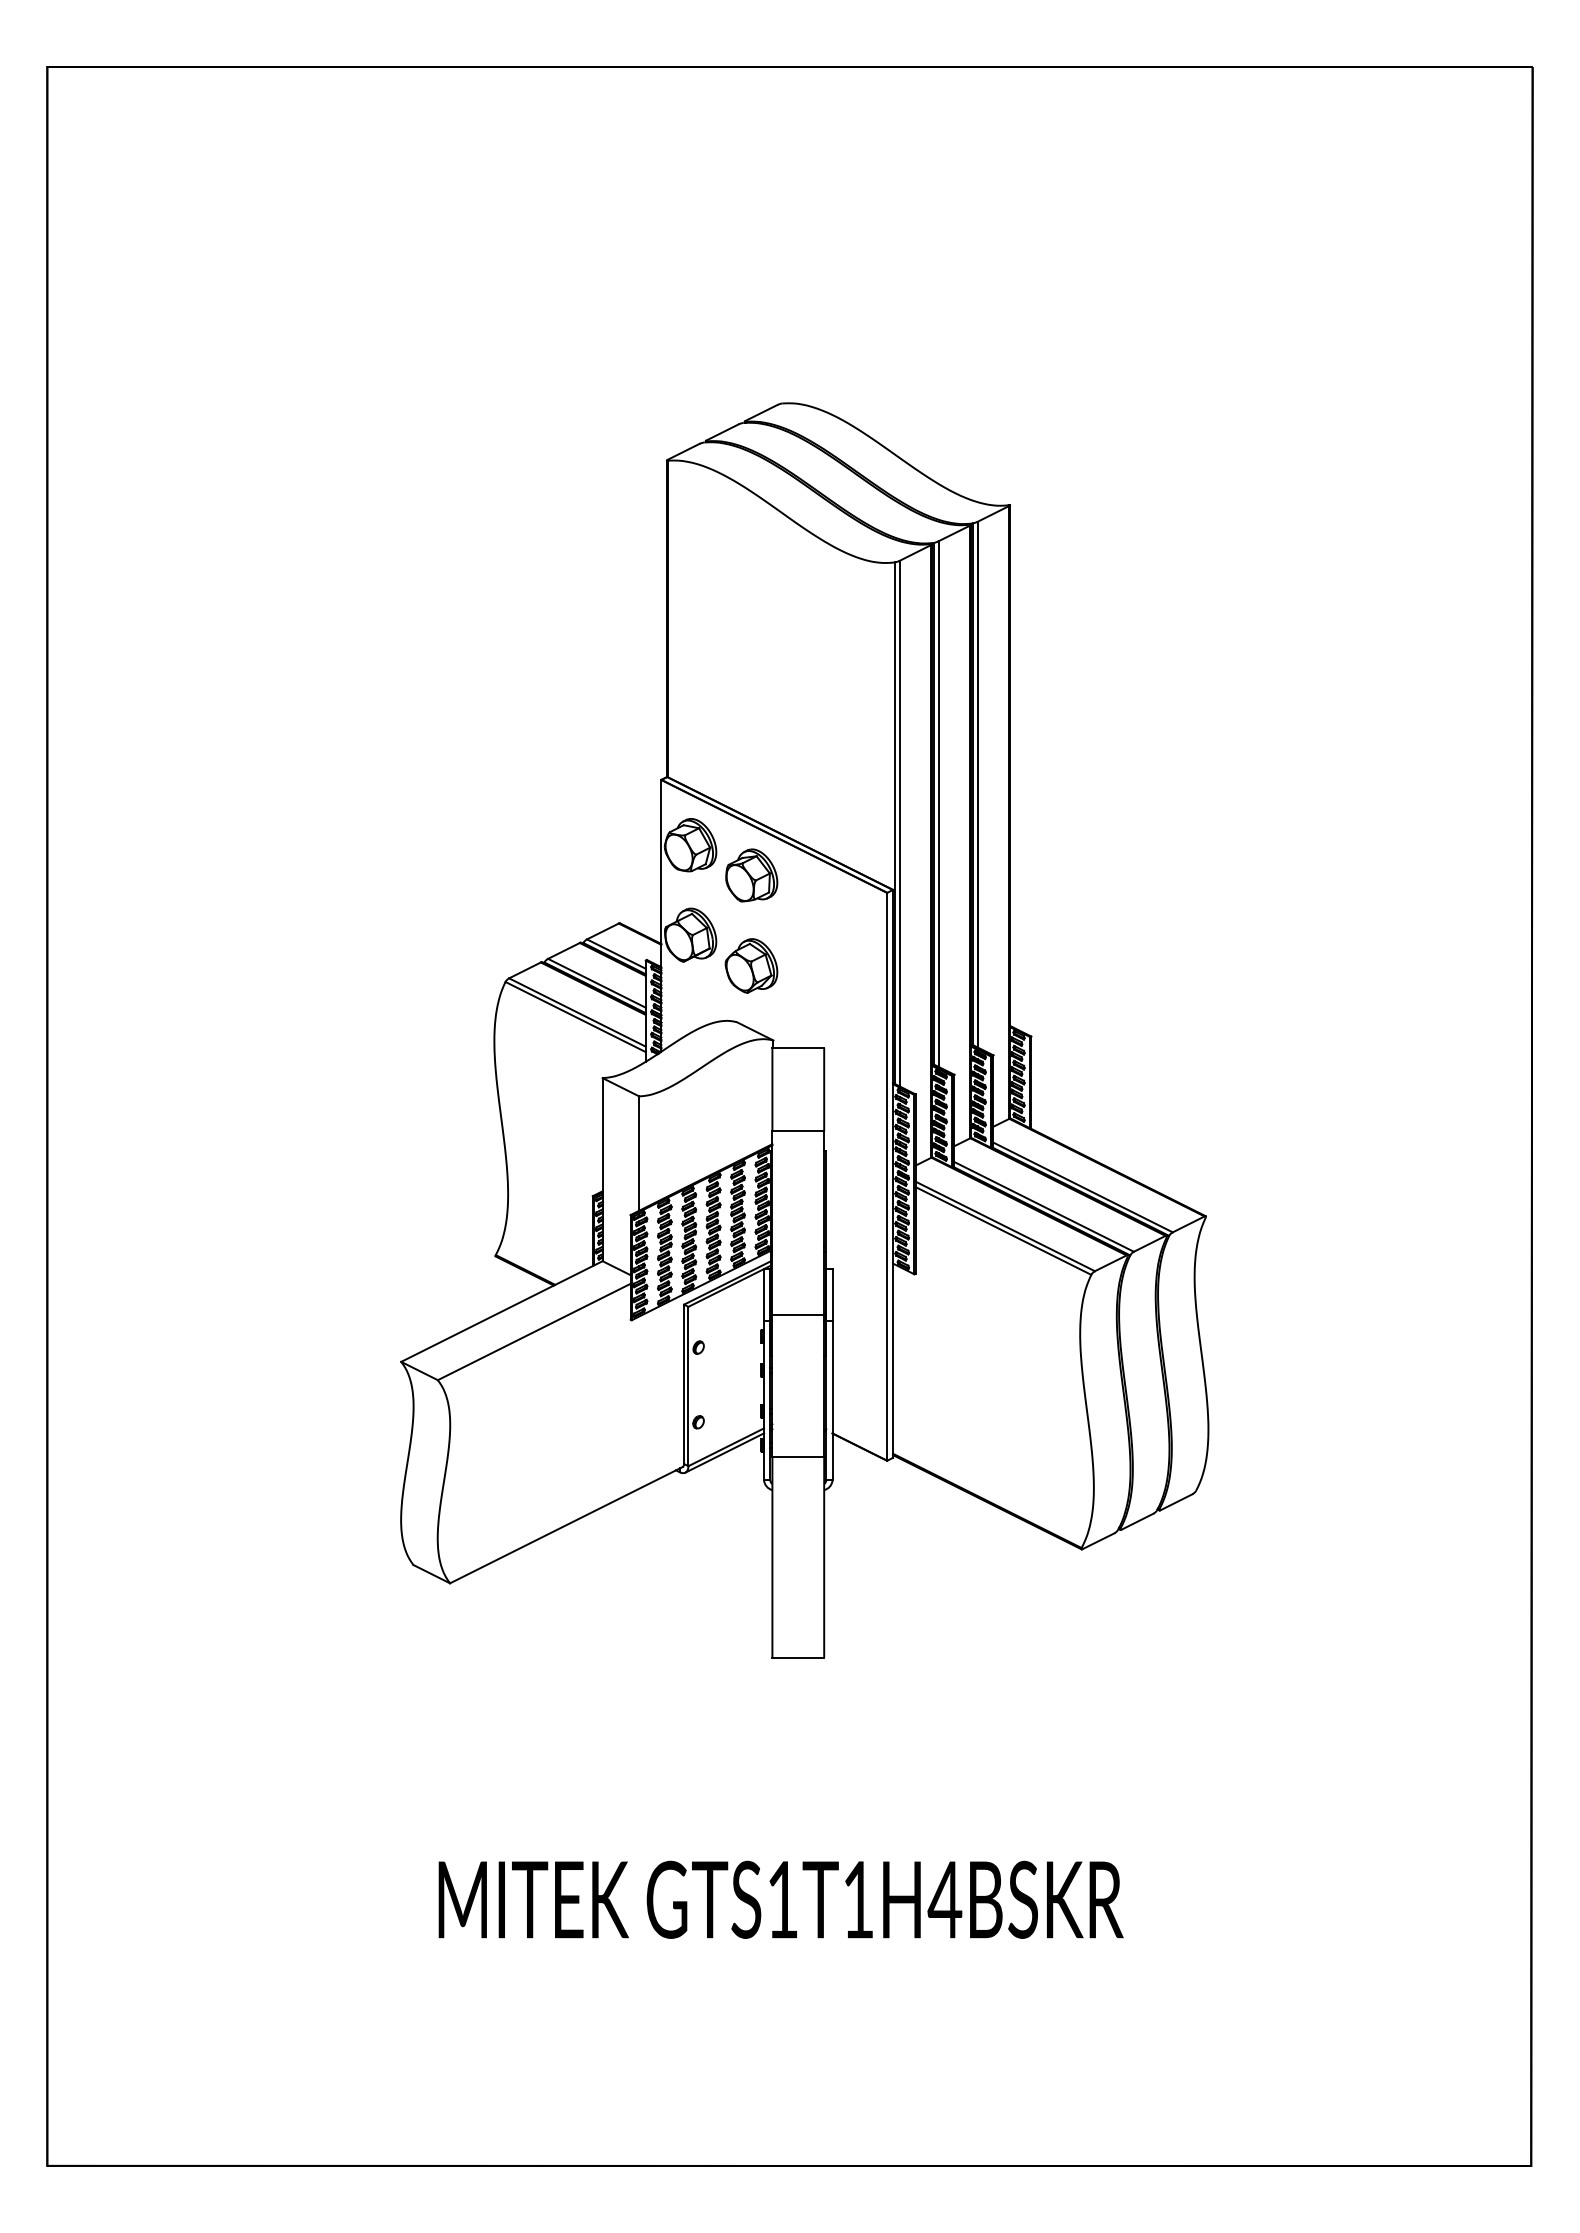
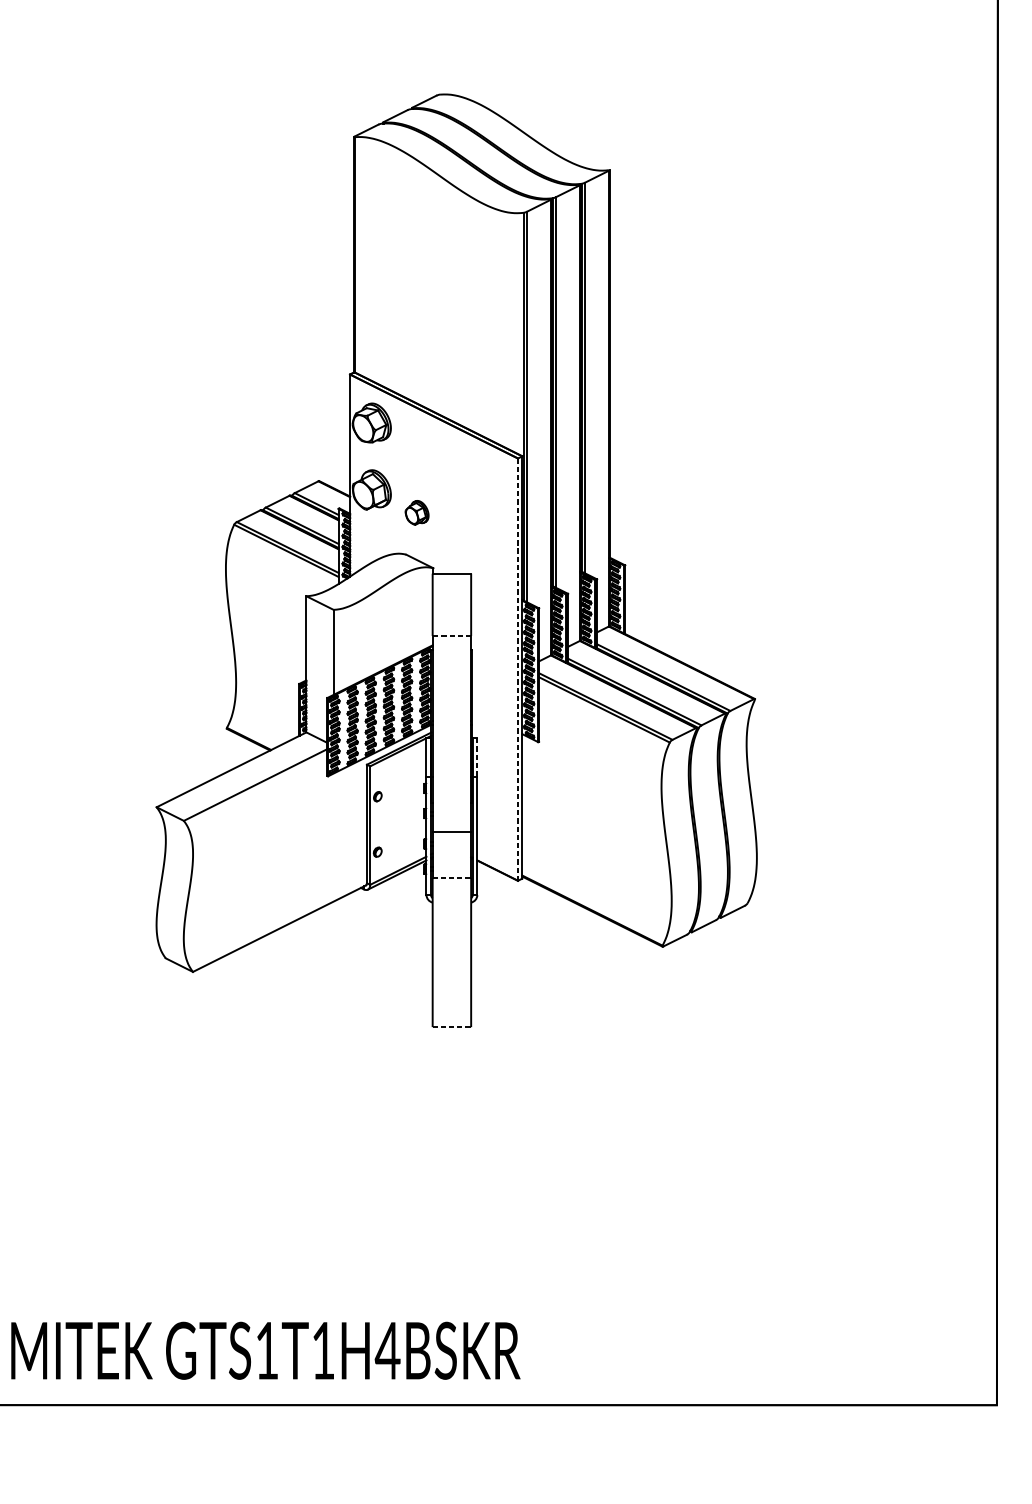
part: (751, 875) -> (417, 445), removed
part: (751, 965) -> (417, 512), size x0.6
line: (798, 1131) -> (452, 635), solid -> dashed
line: (887, 1176) -> (518, 669), solid -> dashed
line: (832, 1294) -> (477, 757), solid -> dashed
line: (798, 1314) -> (452, 832), moved
line: (798, 1456) -> (452, 877), solid -> dashed
line: (798, 1657) -> (452, 1027), solid -> dashed
text: (780, 1899) -> (265, 1350), moved

